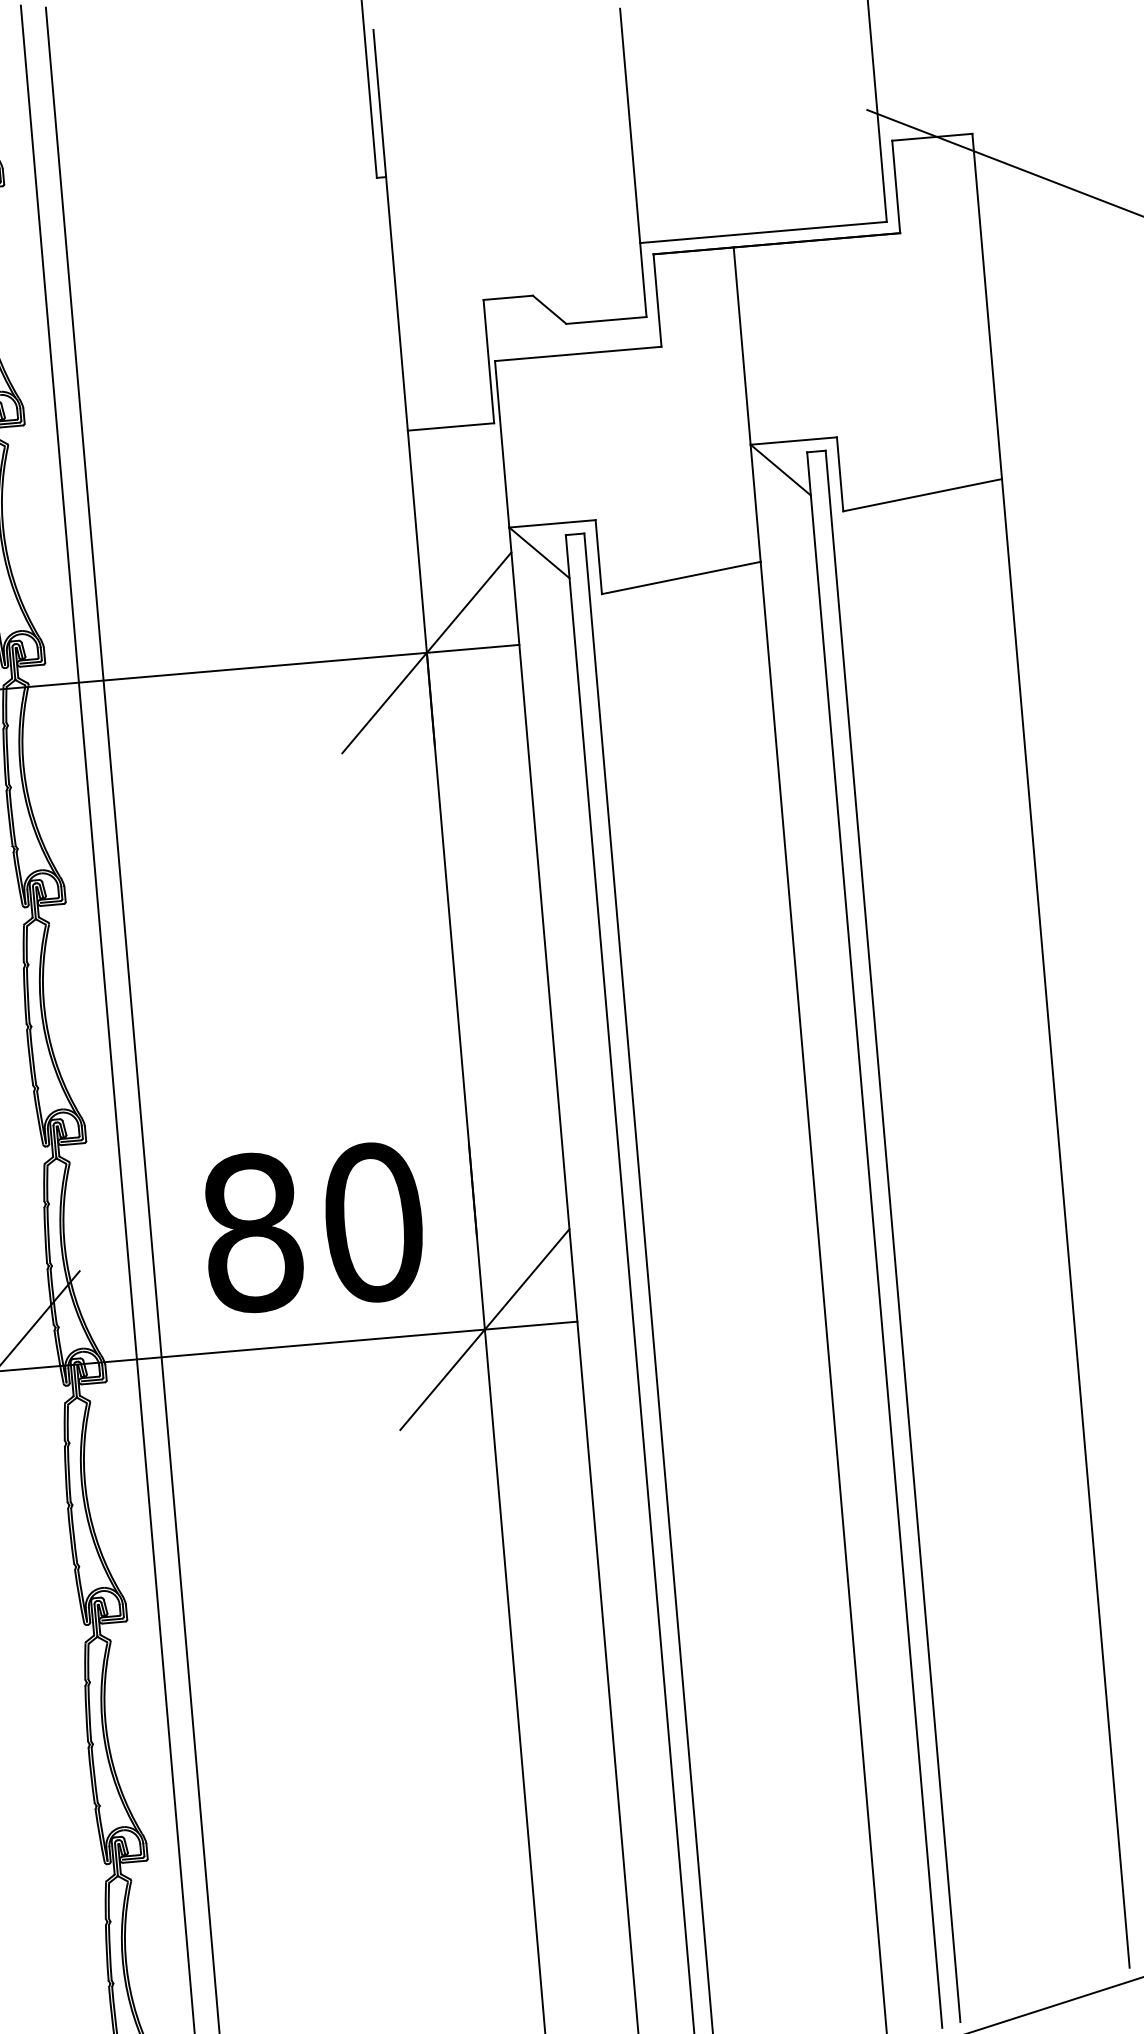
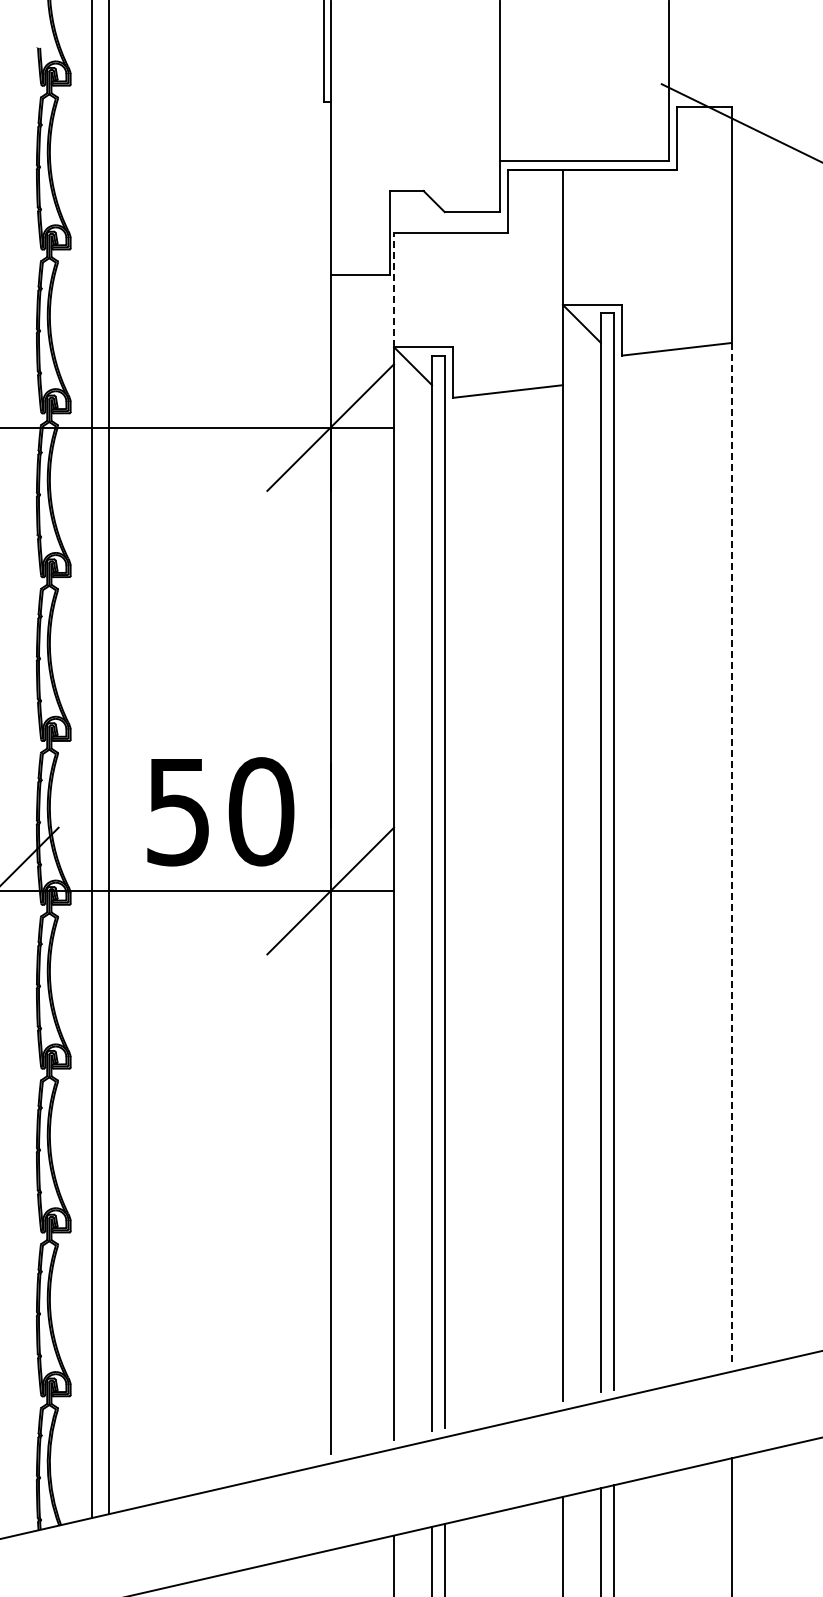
line: (502, 443) -> (394, 289), solid -> dashed
line: (1065, 1223) -> (731, 852), solid -> dashed
text: (252, 1232) -> (178, 811), 80 -> 50

